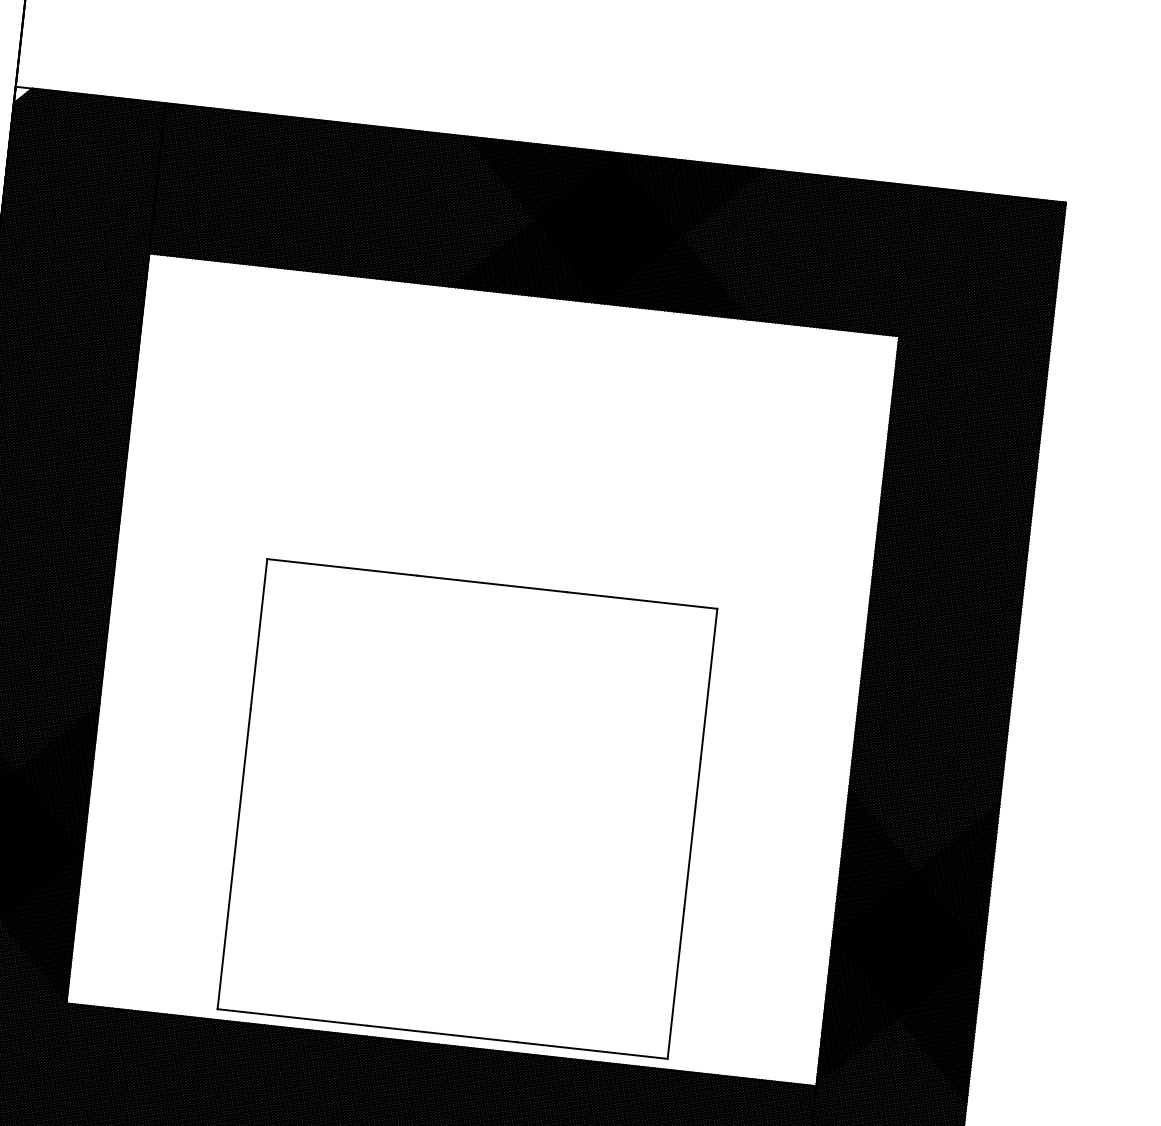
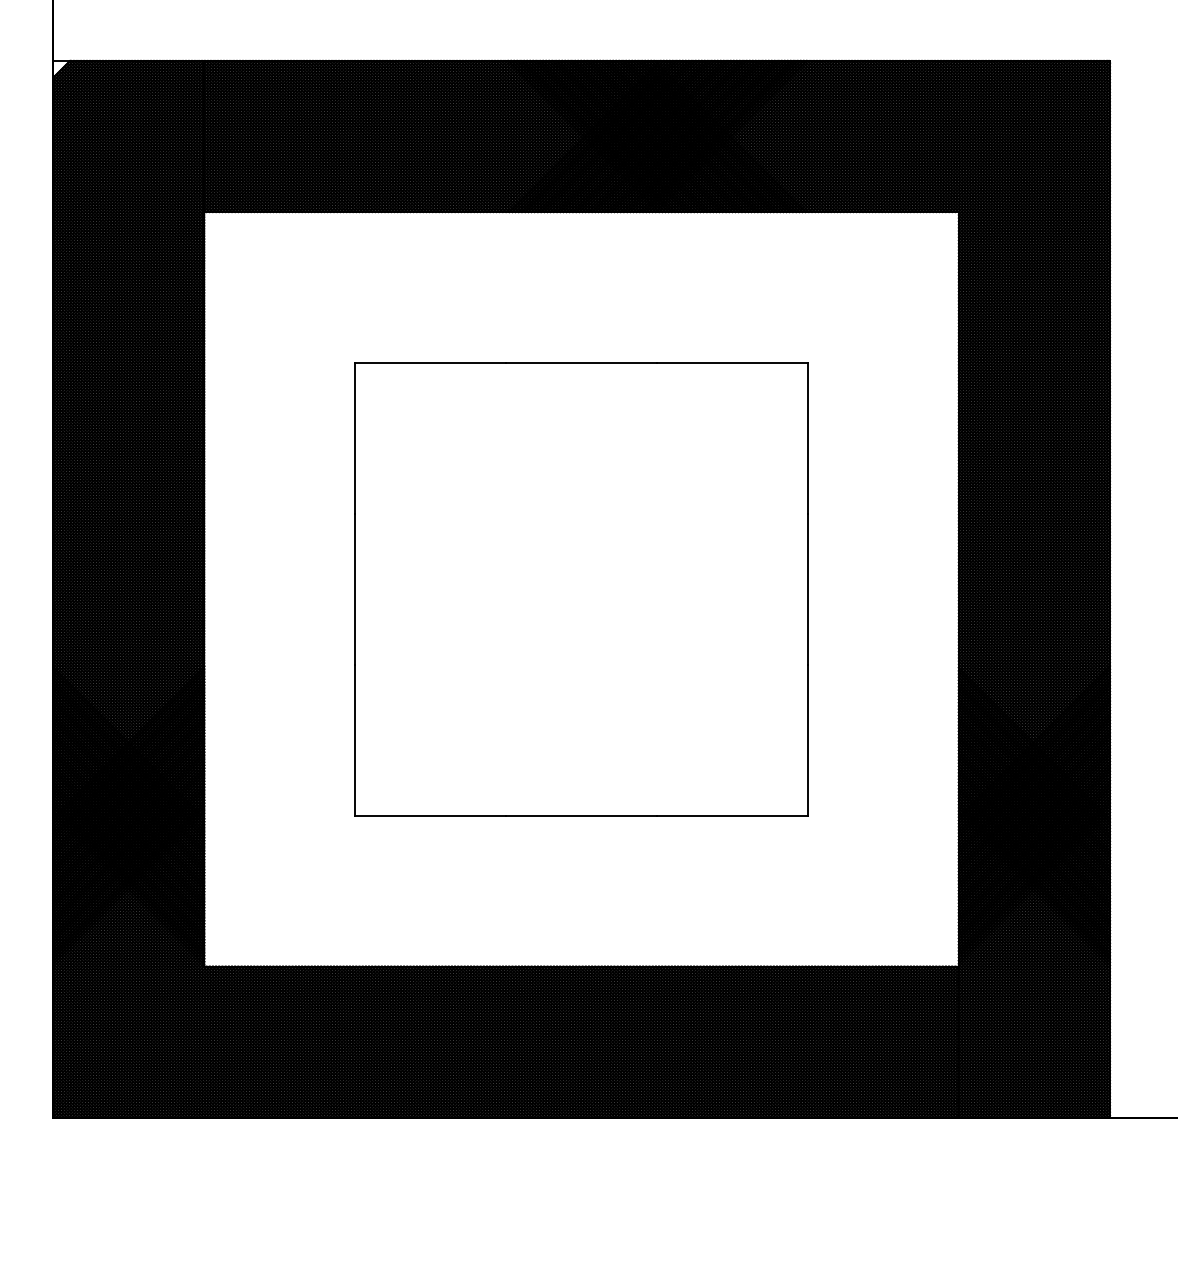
part: (467, 809) -> (581, 589), moved

